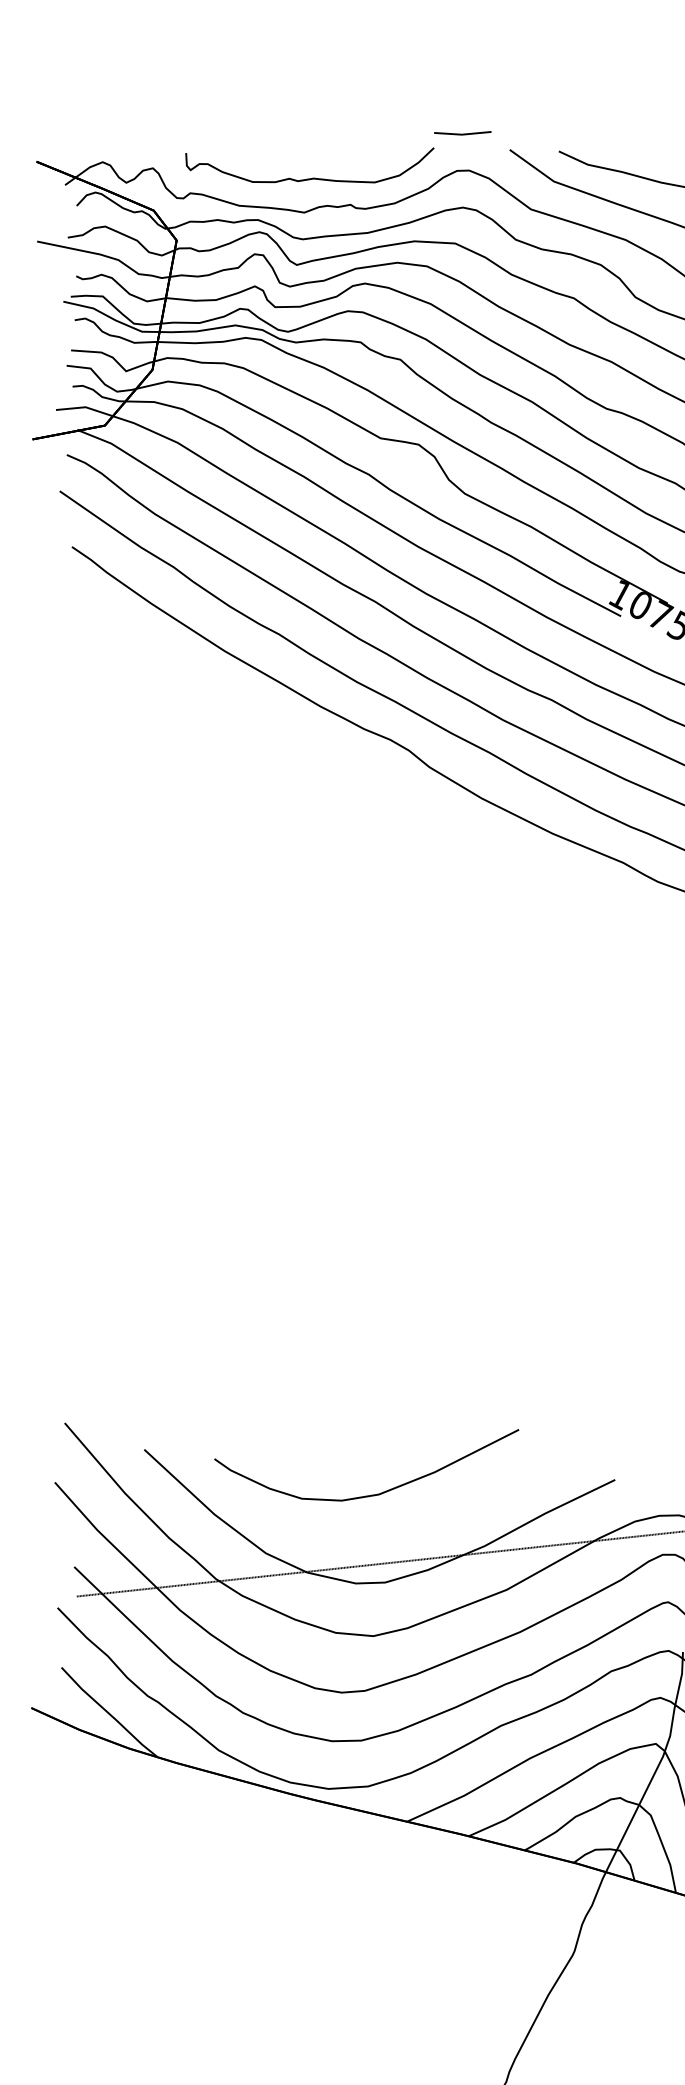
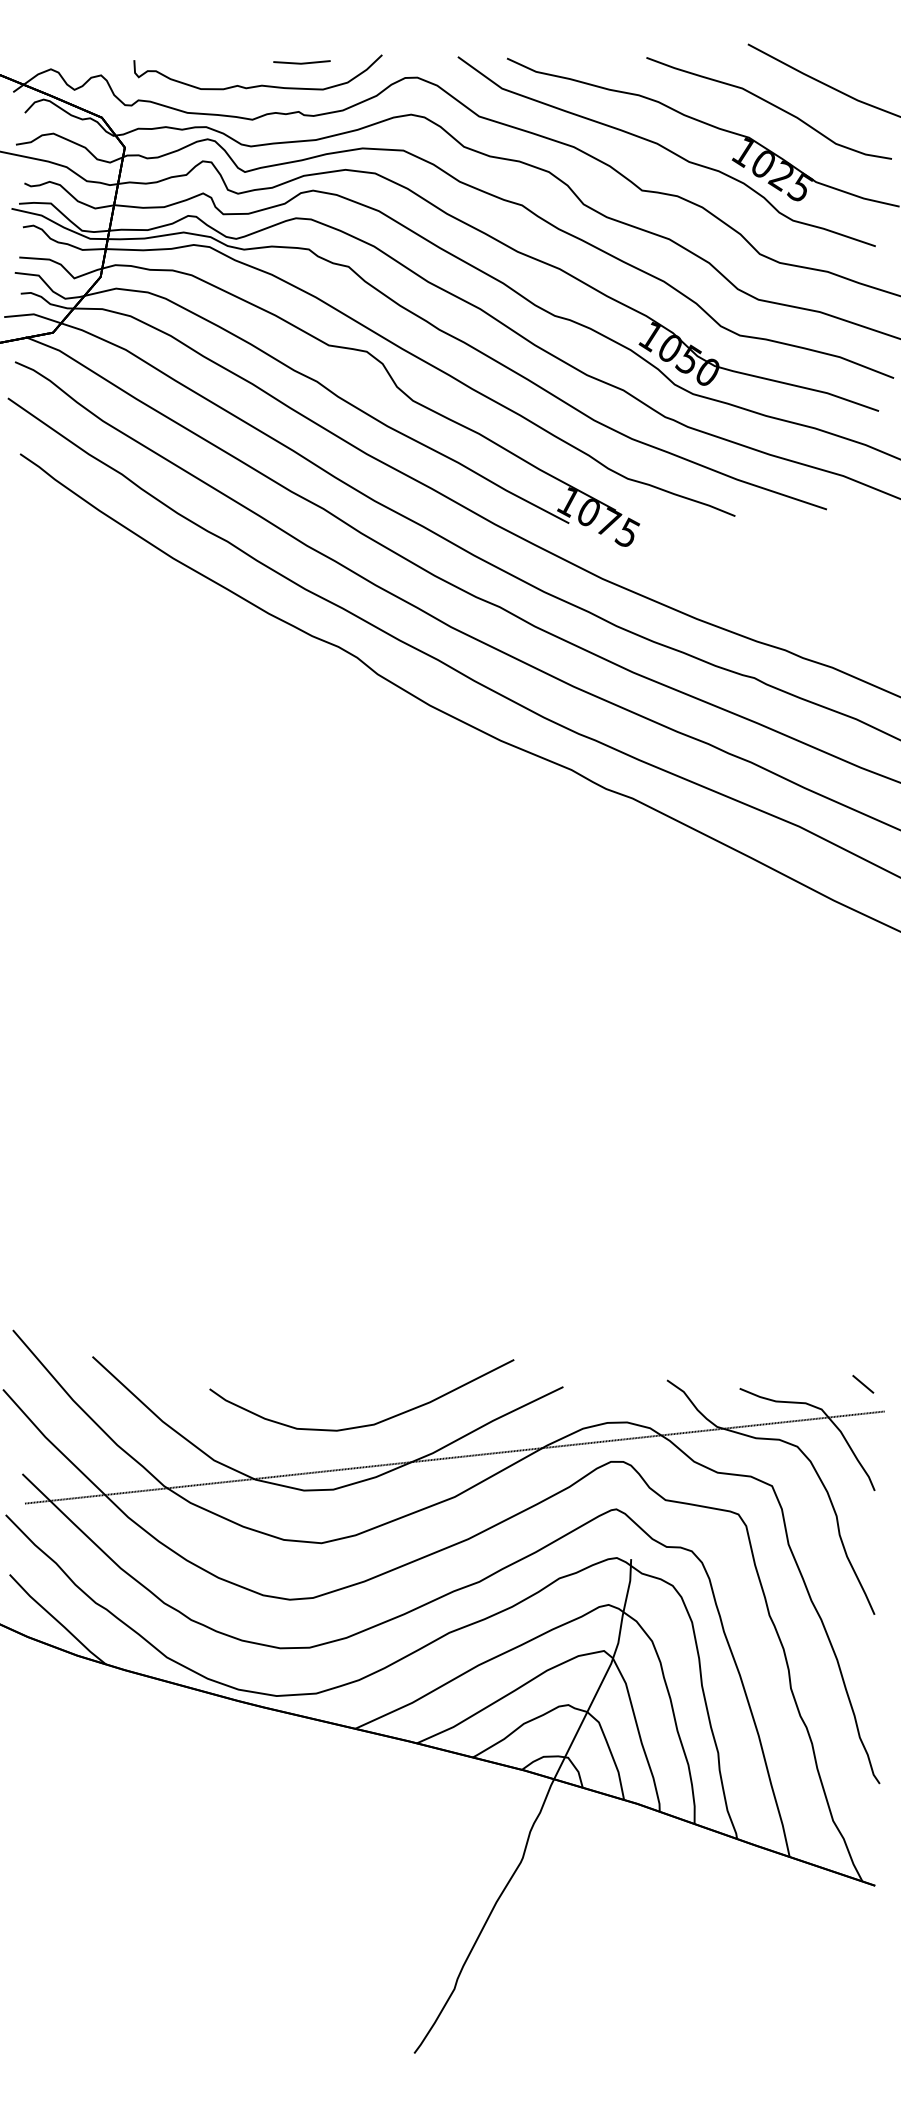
line: (462, 133) -> (301, 62), moved
curve: (372, 1494) -> (367, 1424), moved

